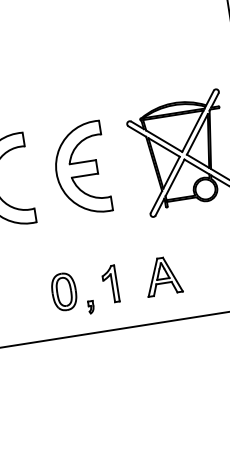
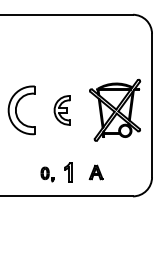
part: (81, 169) -> (62, 110), size x0.6
part: (163, 276) -> (96, 172), size x0.7
part: (72, 294) -> (47, 174), size x0.6

